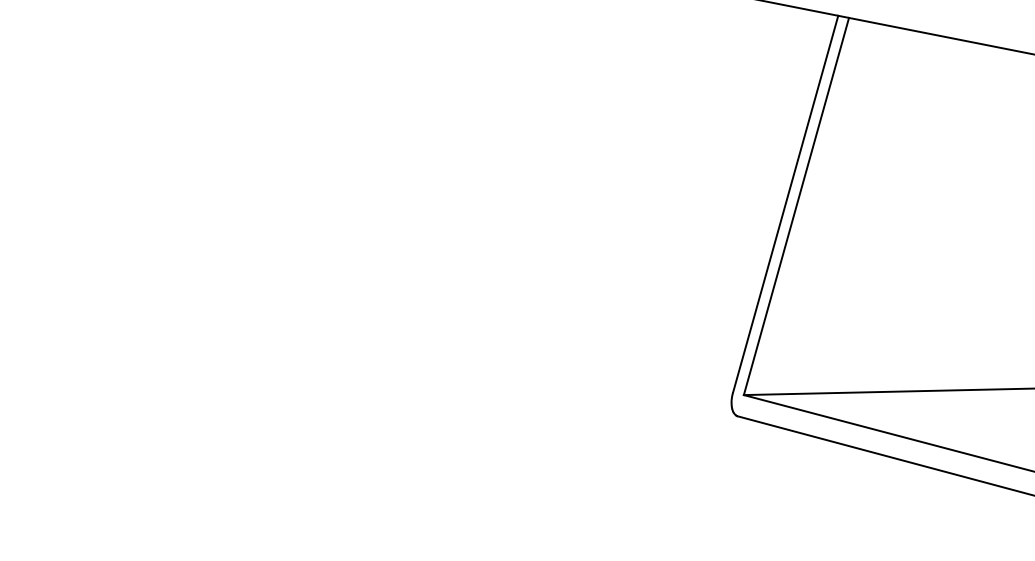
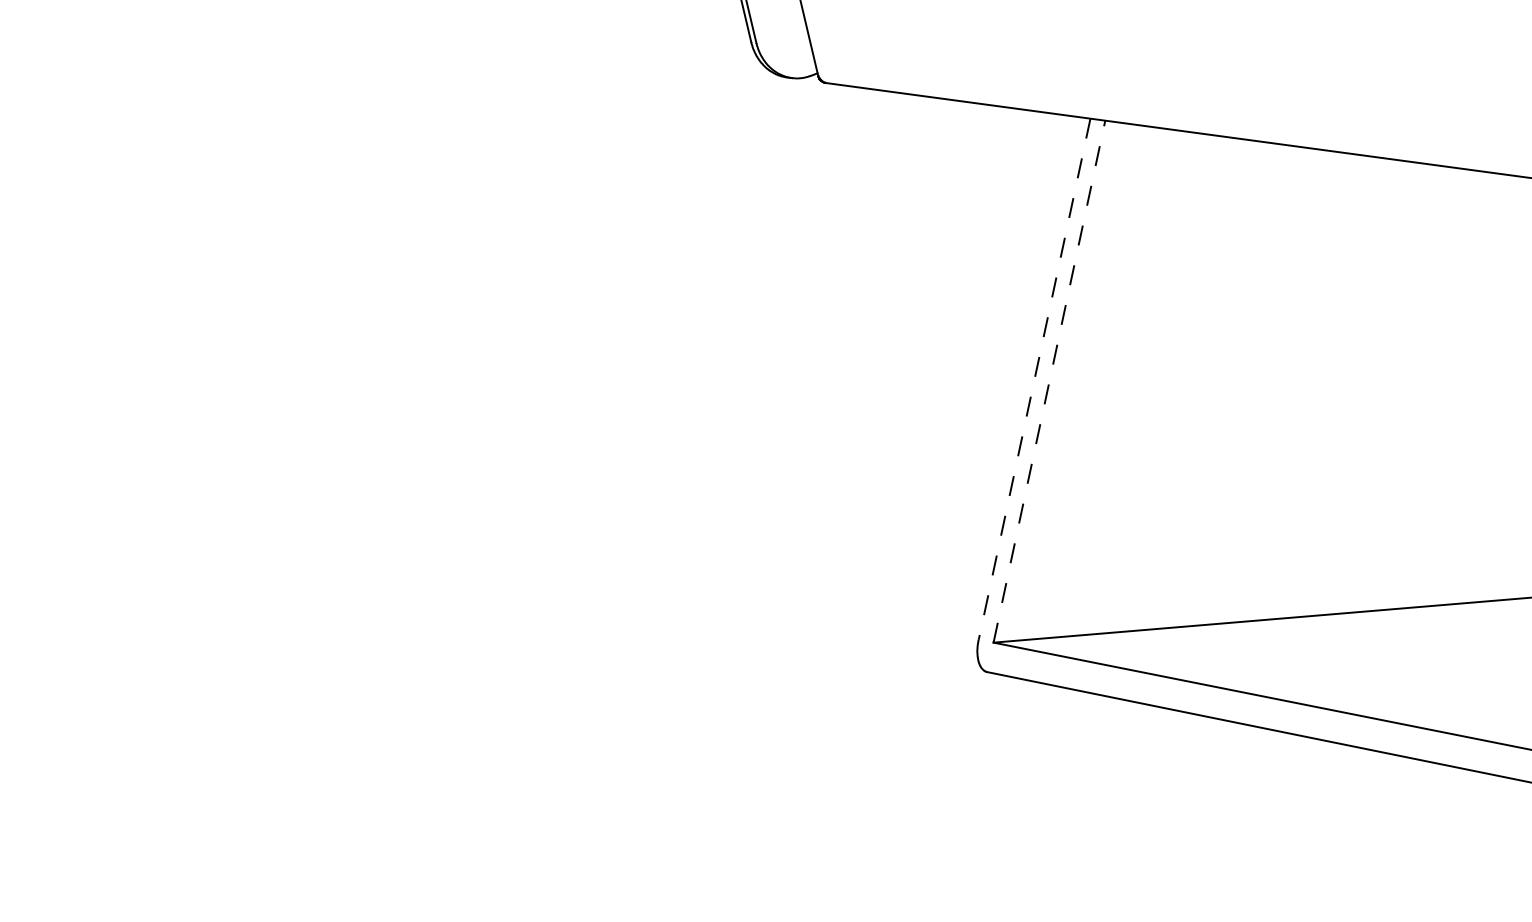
line: (785, 204) -> (1034, 379), solid -> dashed
line: (796, 206) -> (1049, 381), solid -> dashed

